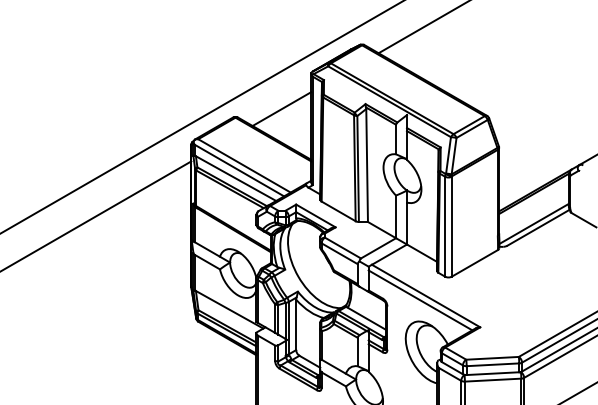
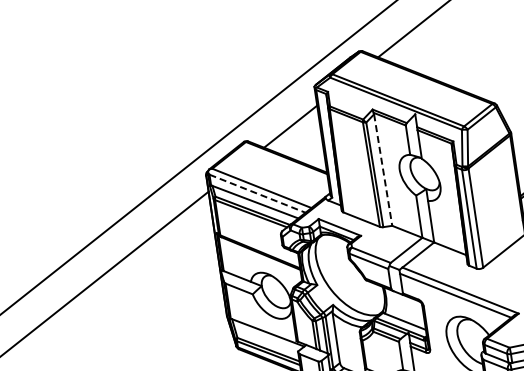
line: (367, 166) -> (383, 171), solid -> dashed
line: (239, 170) -> (257, 193), solid -> dashed

